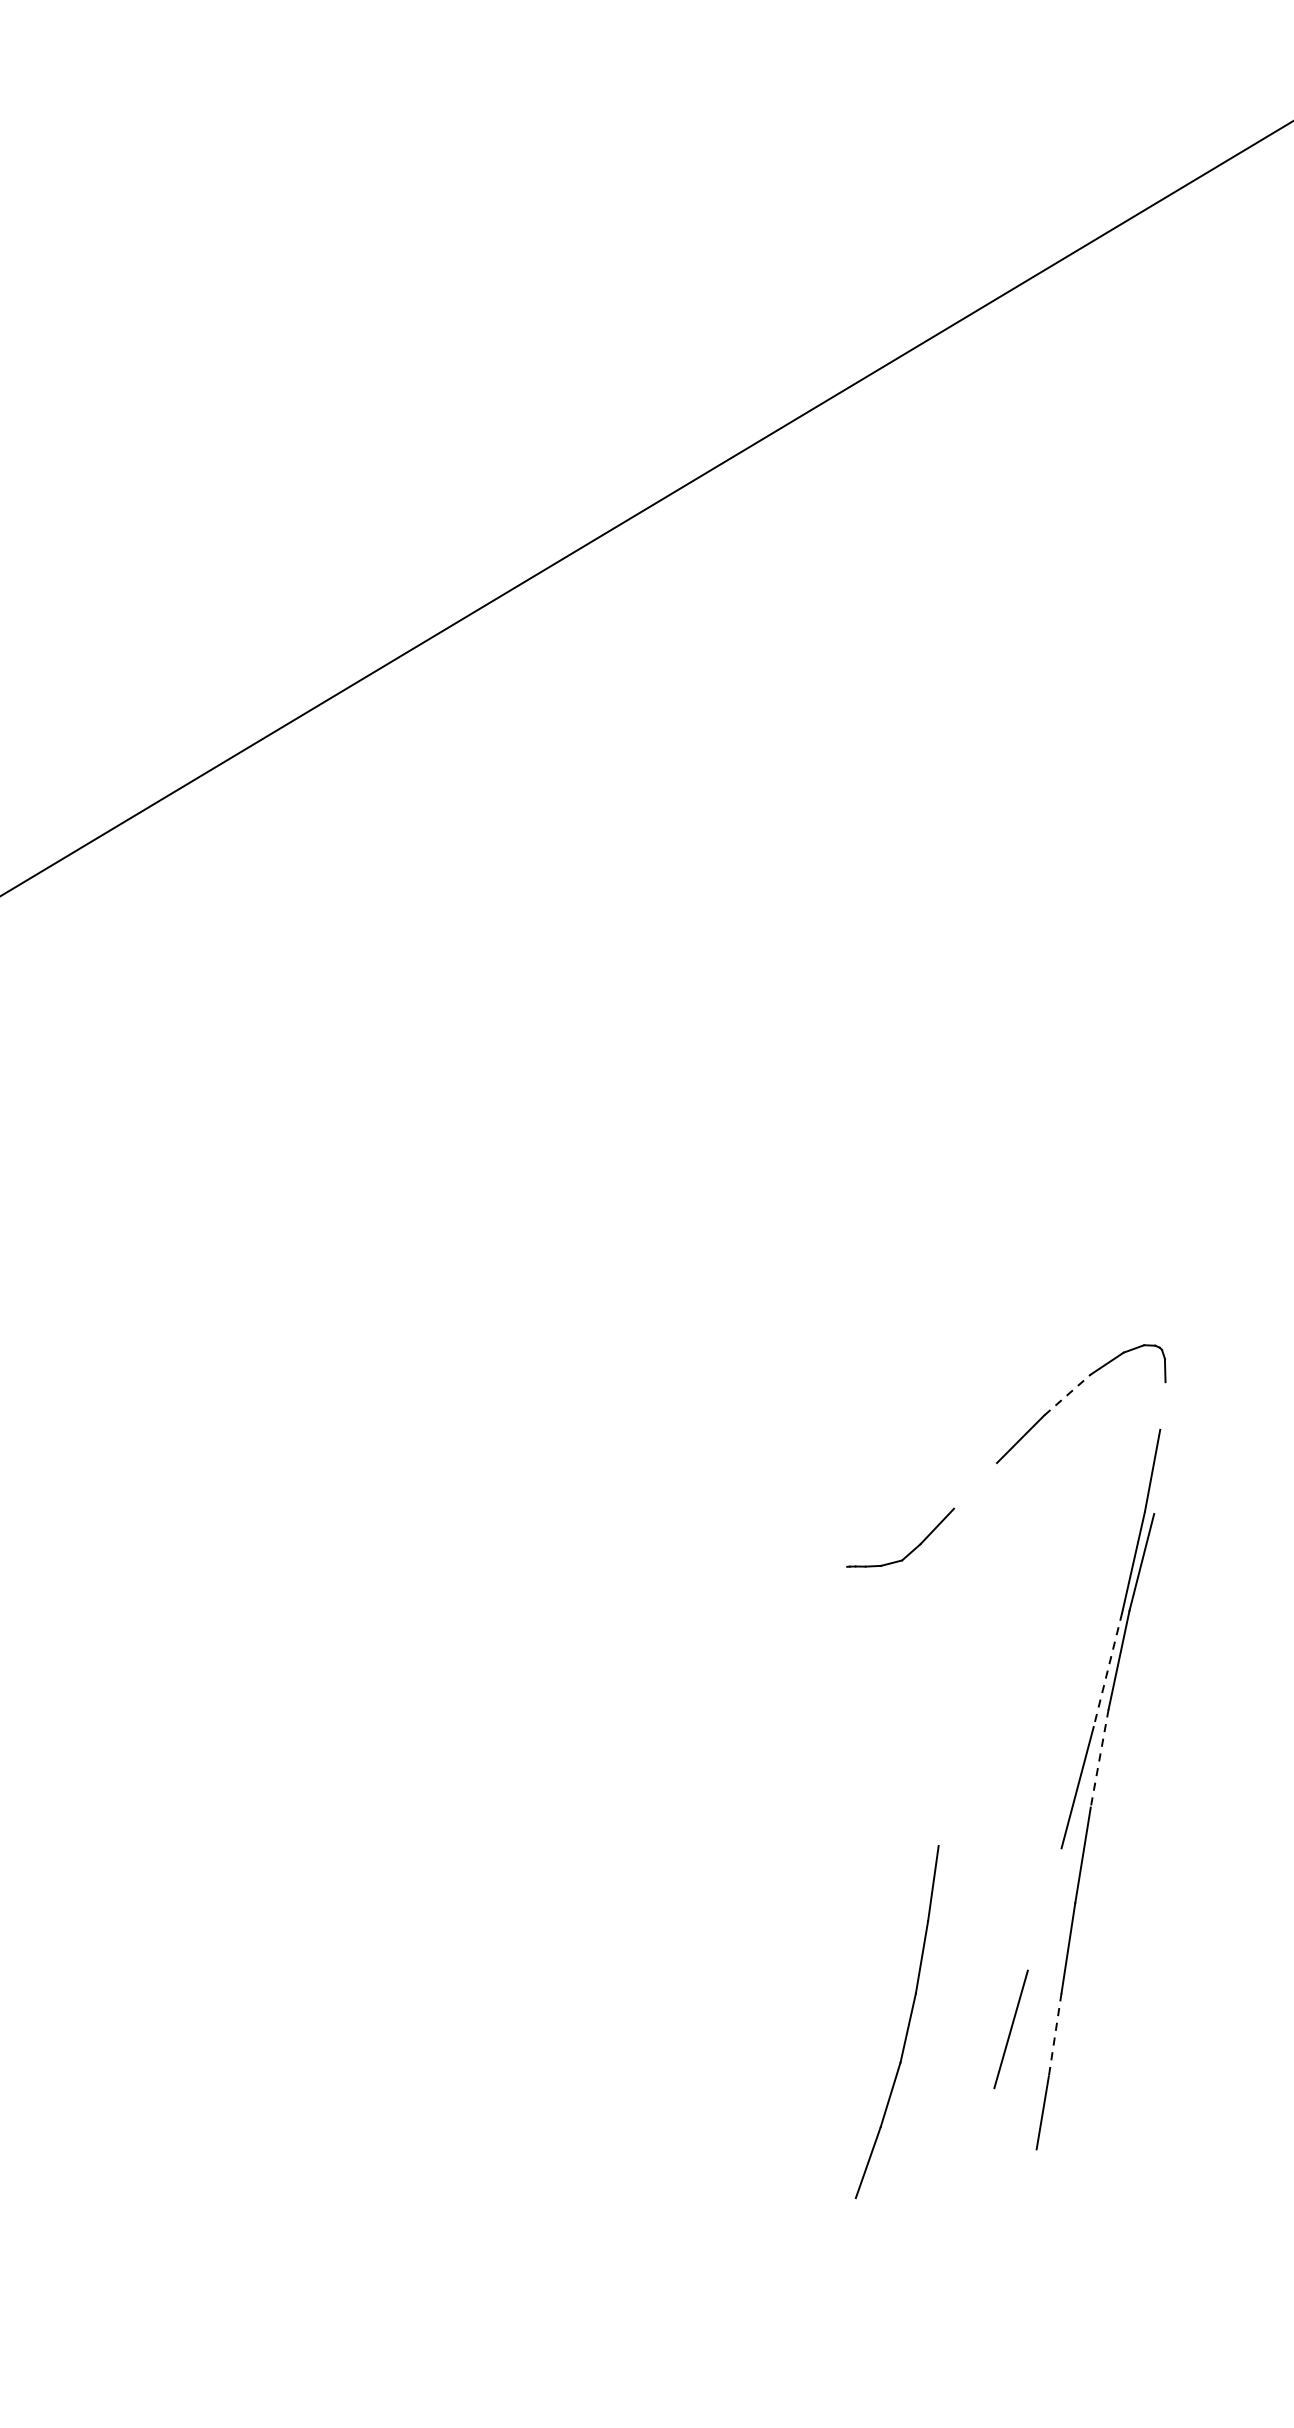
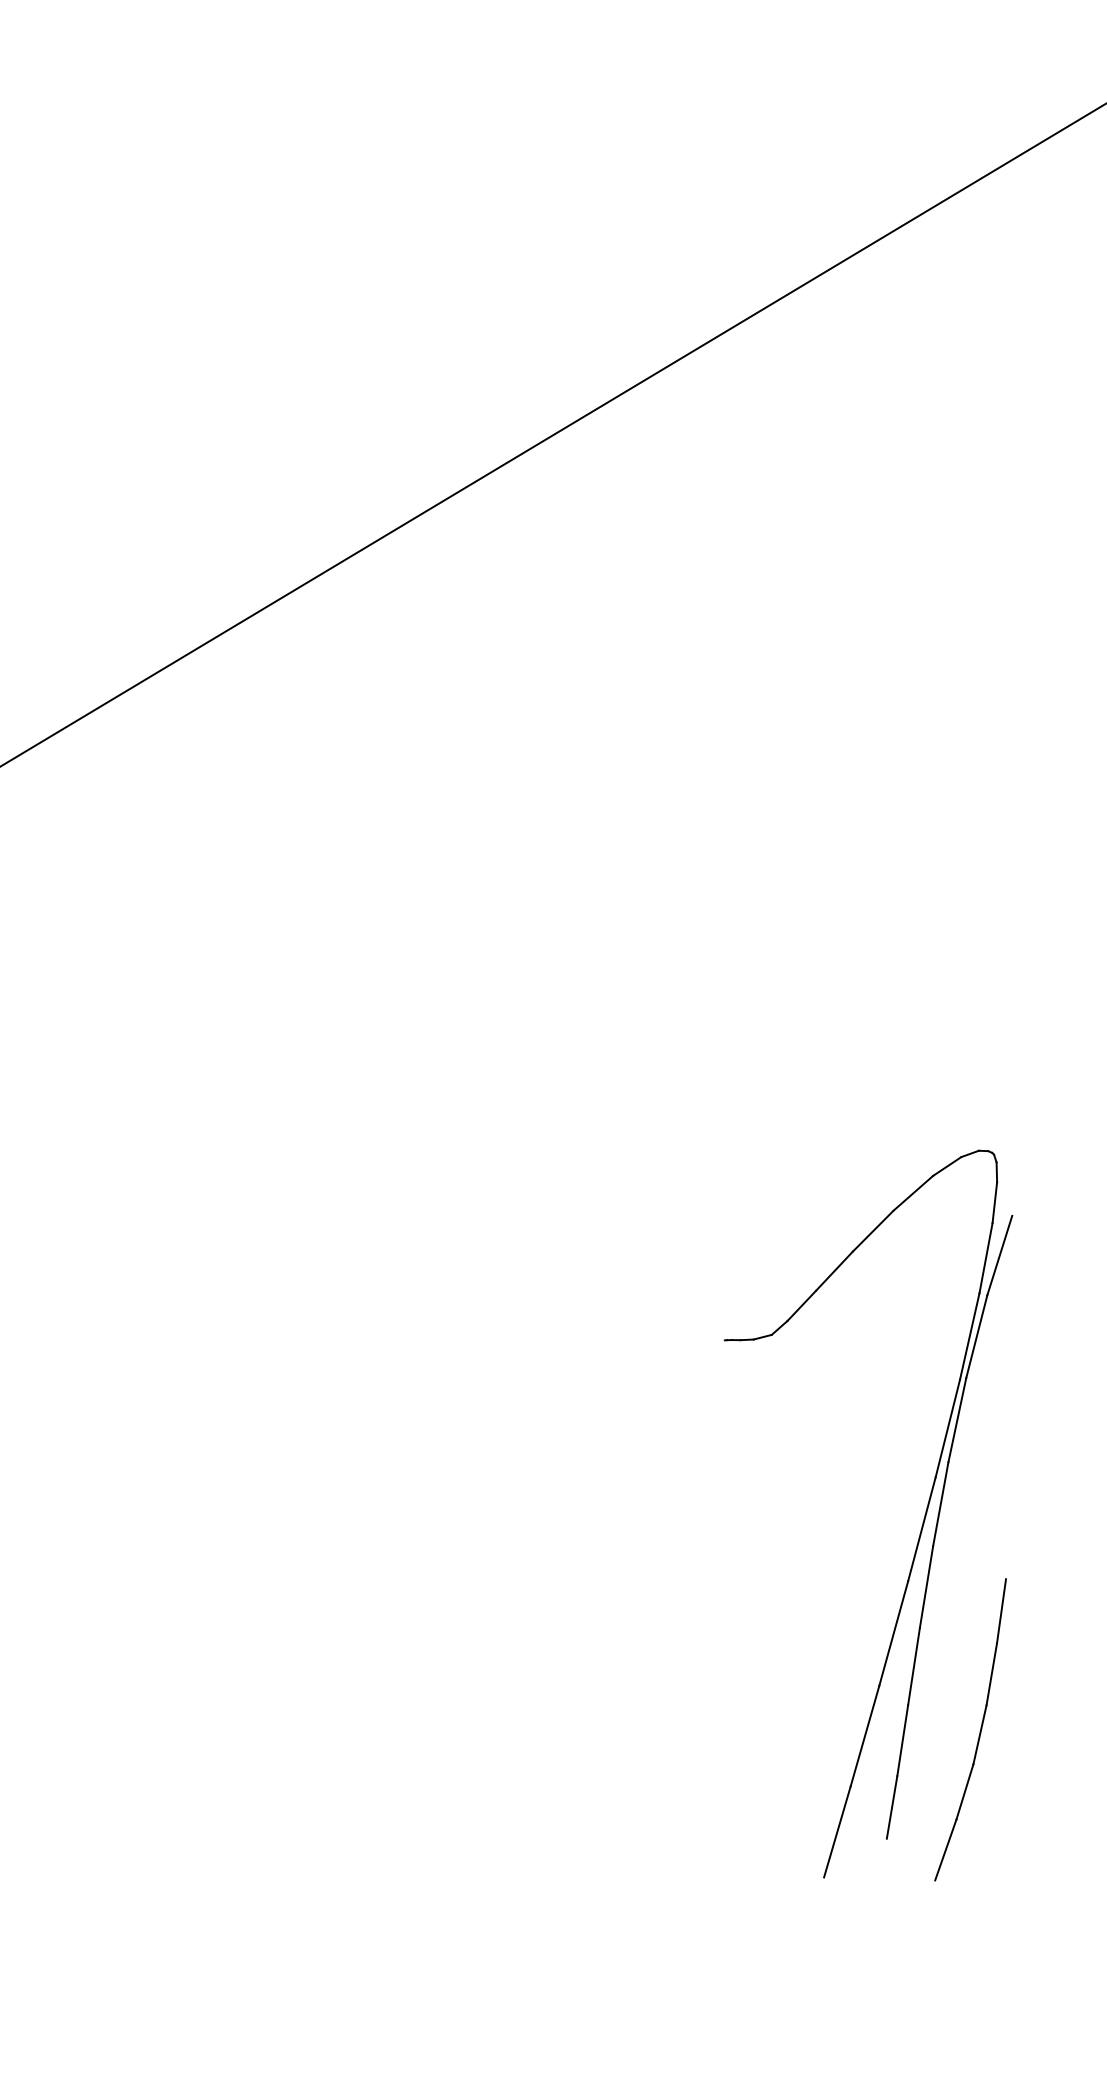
line: (1067, 1395) -> (913, 1193), dashed -> solid
line: (1162, 1405) -> (994, 1202), added
line: (1168, 1467) -> (999, 1255), added
line: (975, 1485) -> (834, 1270), added
line: (1107, 1671) -> (947, 1429), dashed -> solid
line: (1099, 1758) -> (940, 1504), dashed -> solid
line: (1044, 1909) -> (893, 1633), added
part: (907, 2024) -> (979, 1731), moved
line: (1054, 2034) -> (902, 1740), dashed -> solid
line: (978, 2140) -> (837, 1831), added

